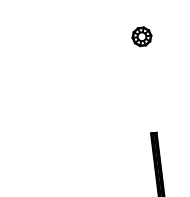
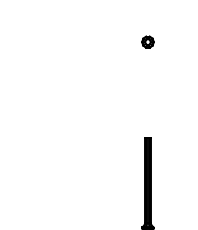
part: (141, 36) -> (147, 41), size x0.62

